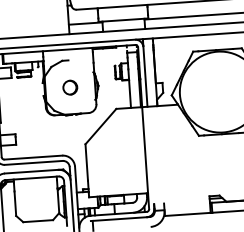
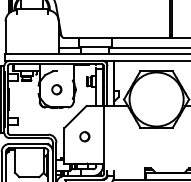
part: (116, 154) -> (84, 136), added

